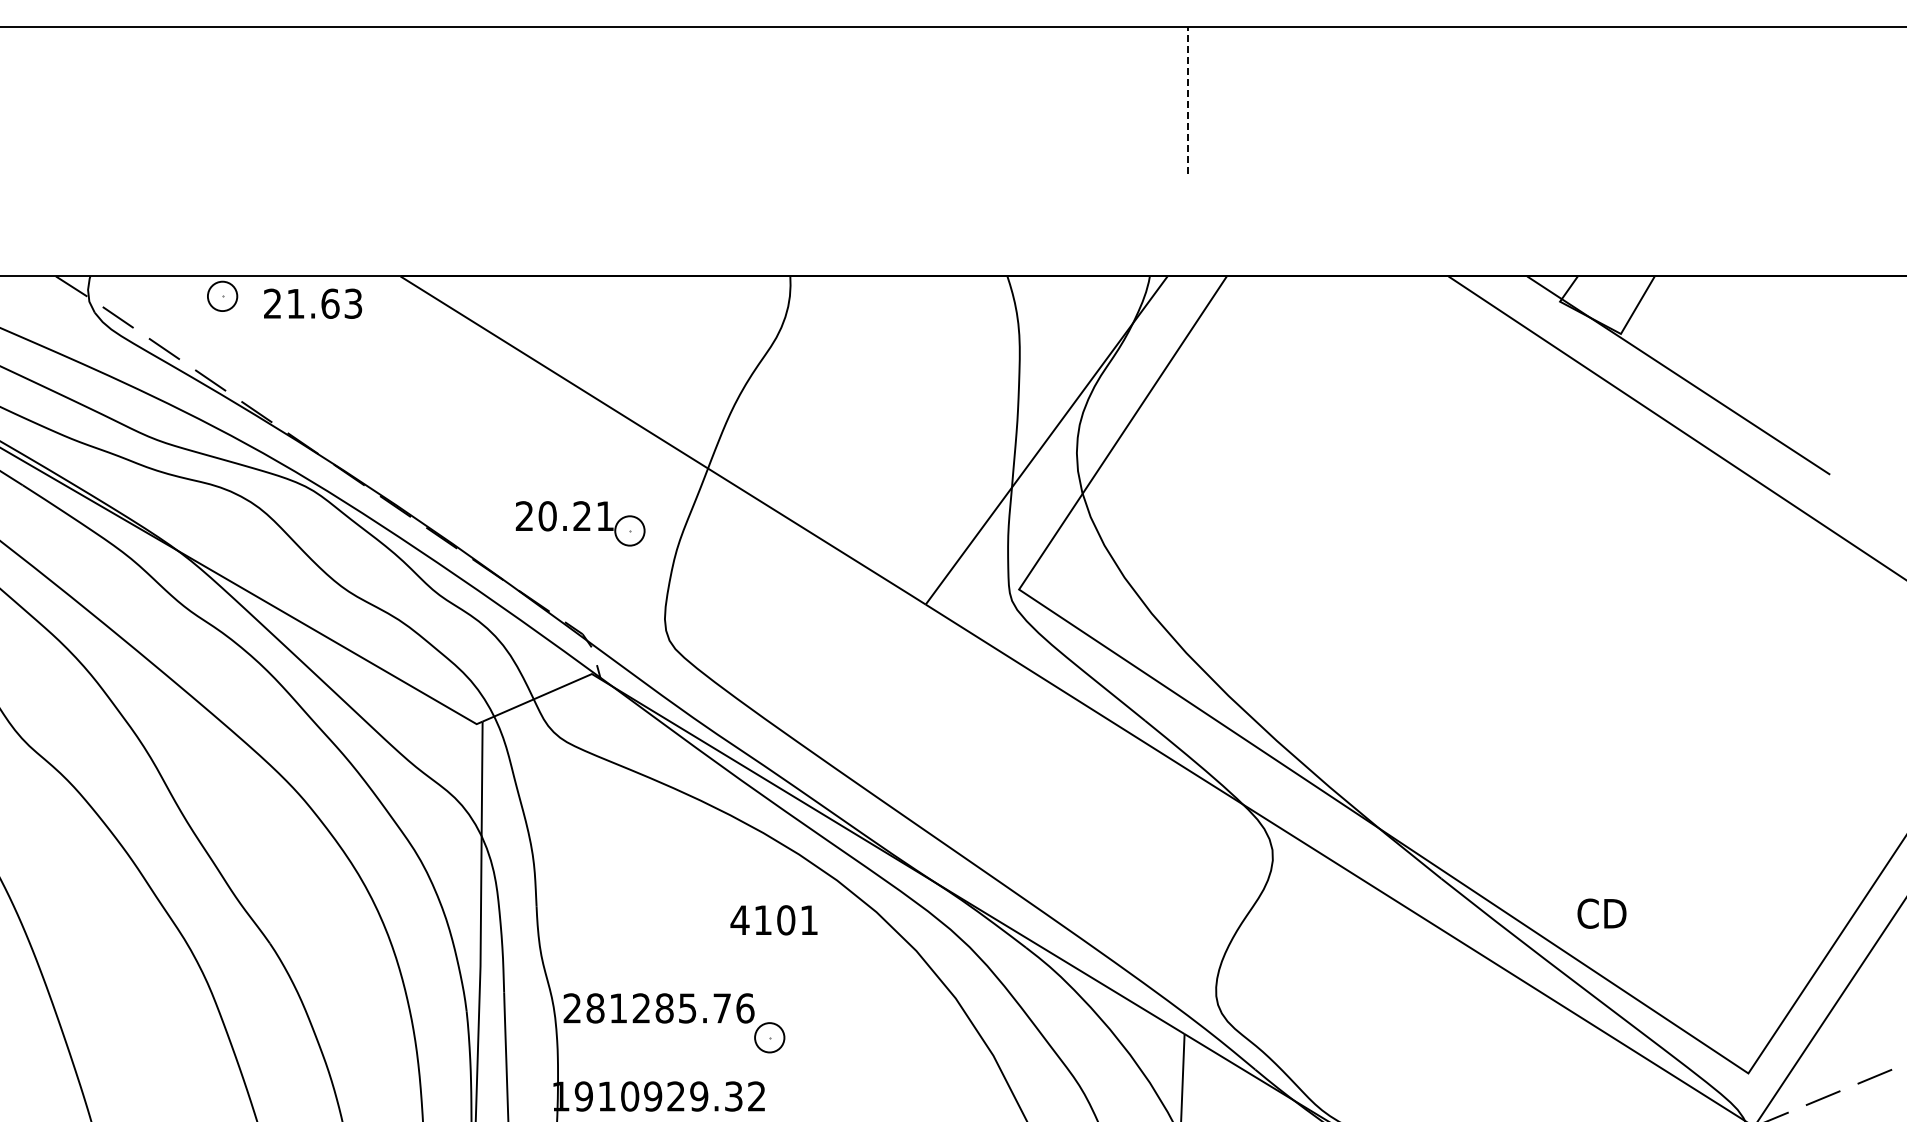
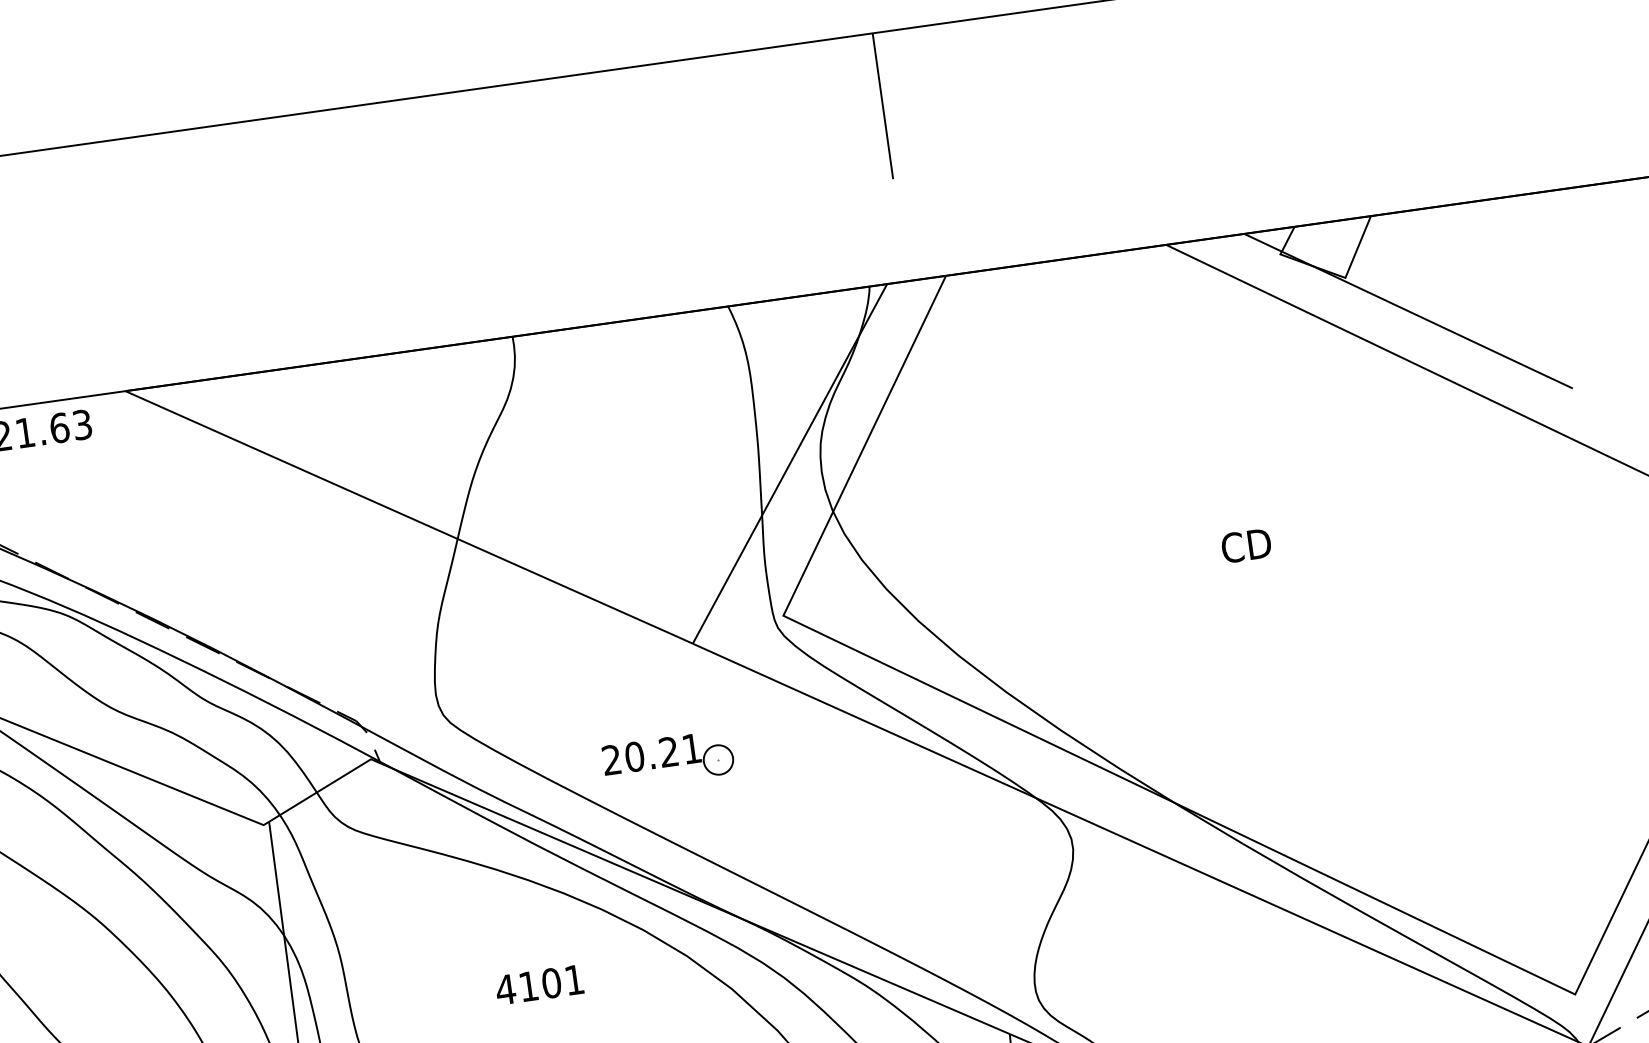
line: (1188, 99) -> (883, 105), dashed -> solid
part: (580, 523) -> (668, 759), moved
text: (1601, 913) -> (1245, 545), moved
text: (773, 920) -> (539, 985), moved

